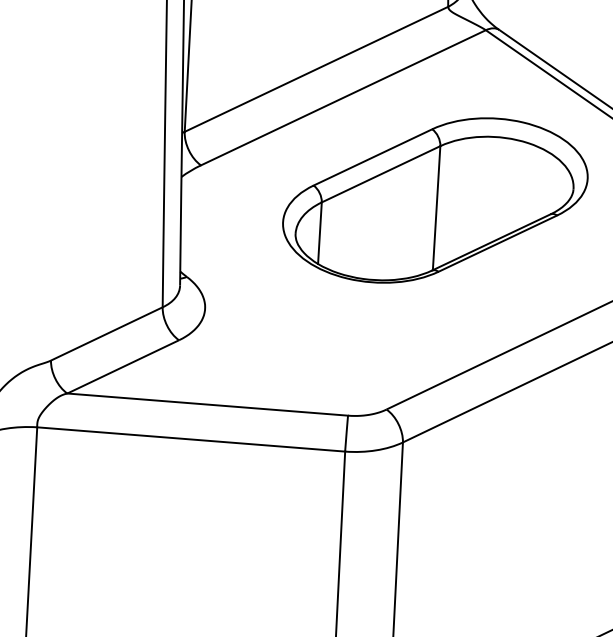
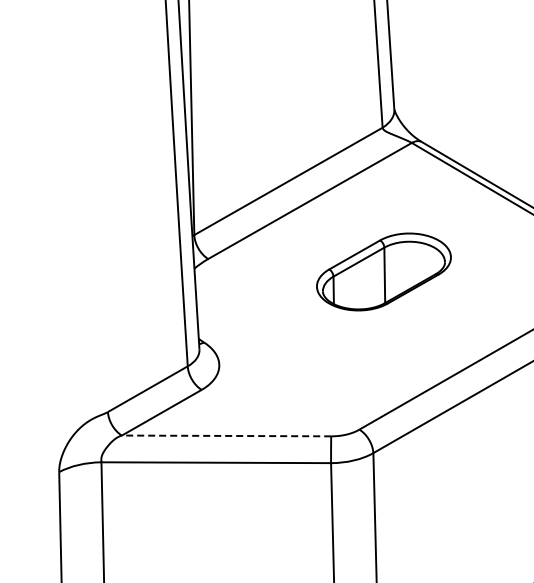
part: (434, 199) -> (383, 271), size x0.6
line: (207, 403) -> (226, 435), solid -> dashed

